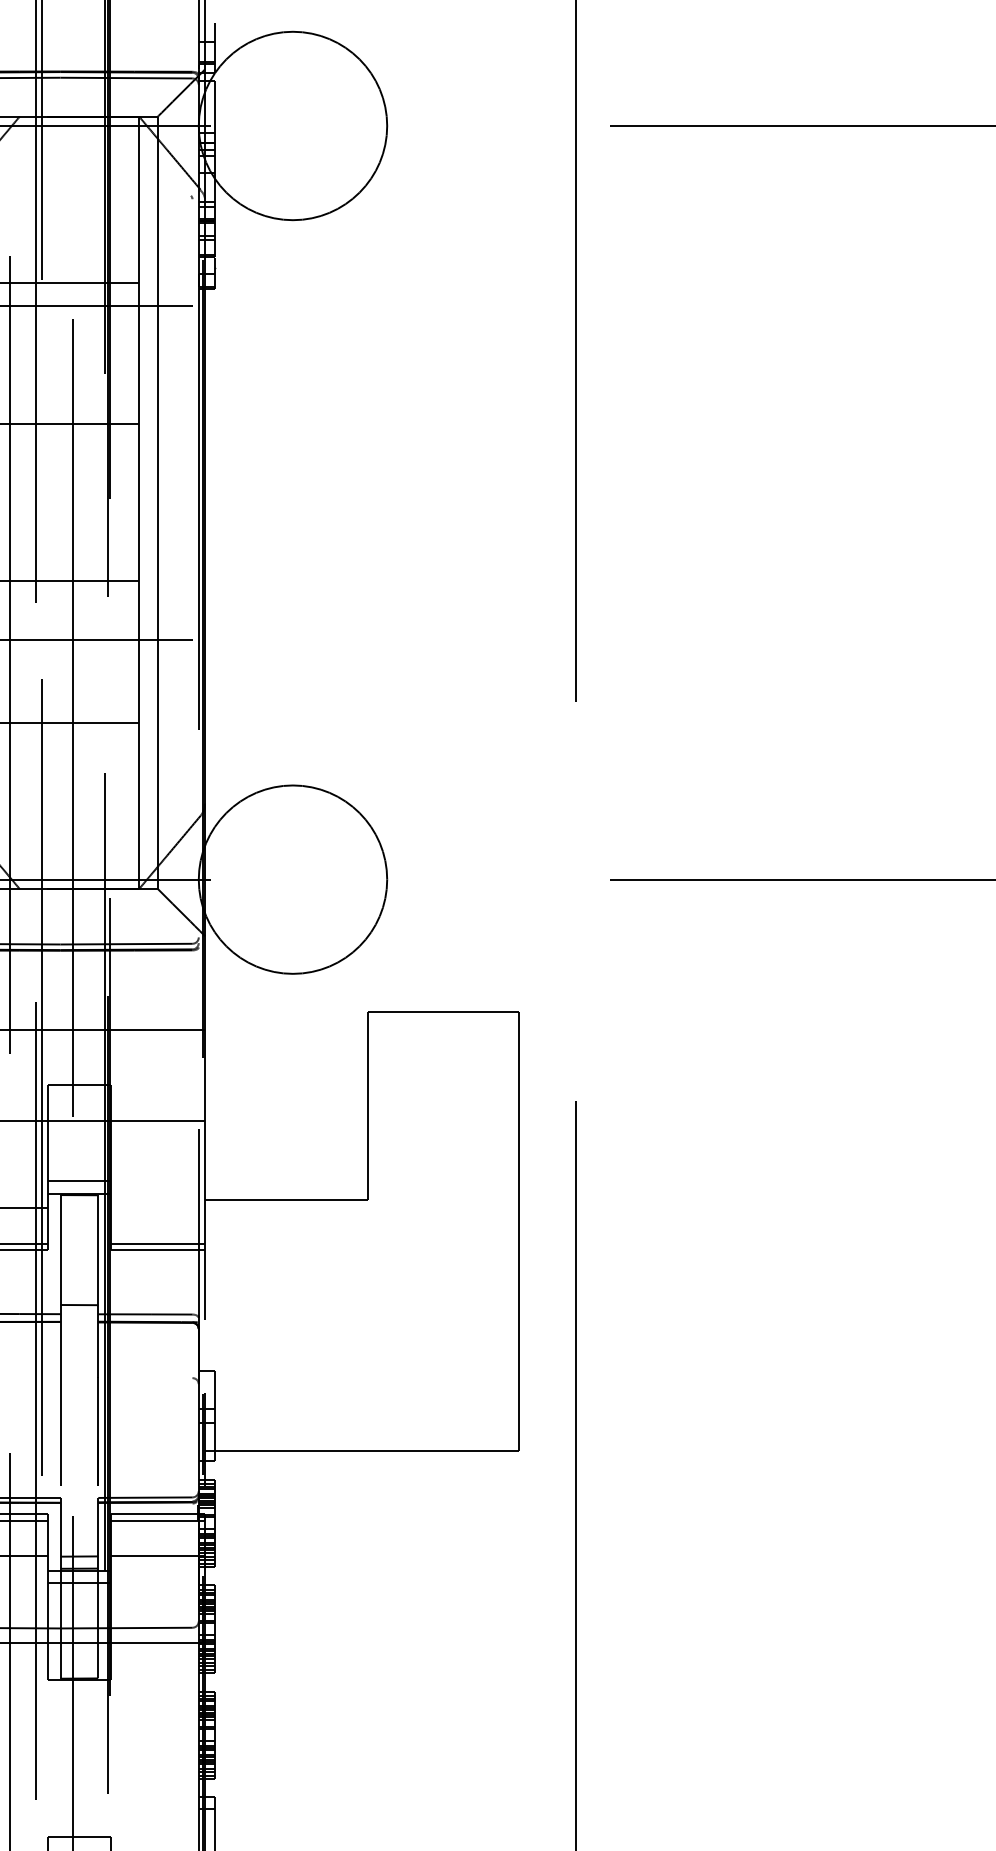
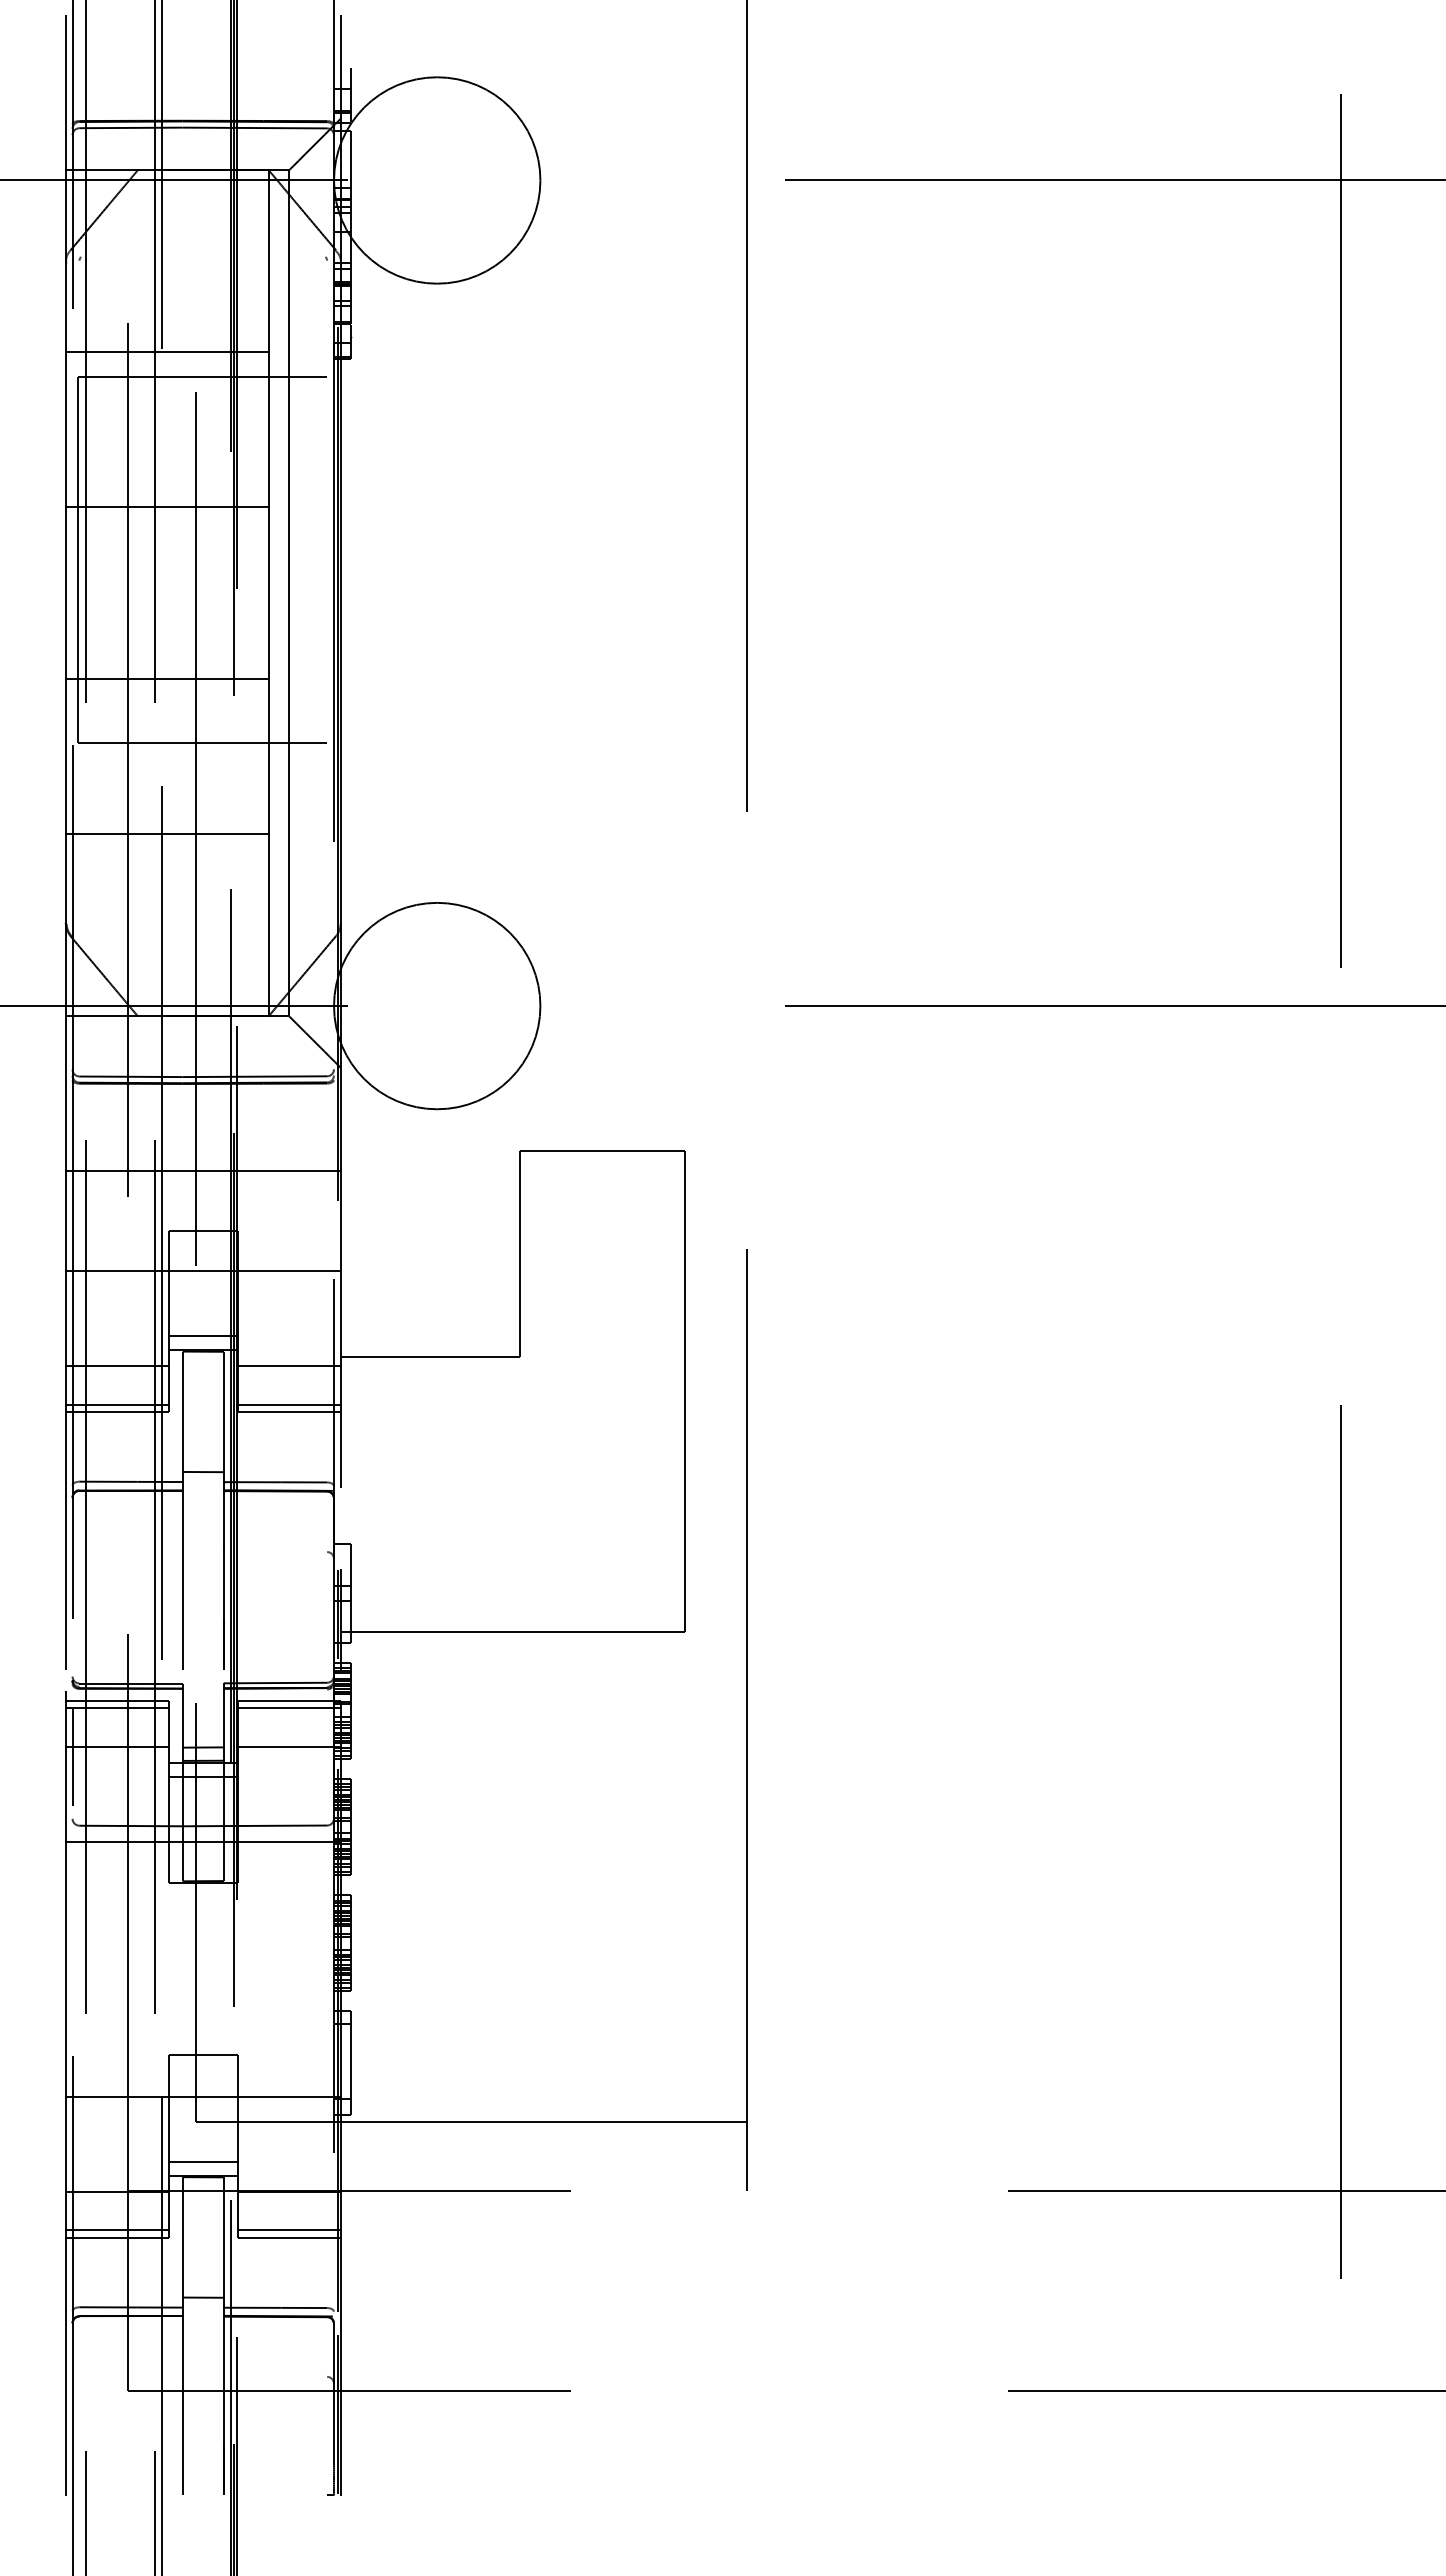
line: (157, 1208) -> (288, 1366), added

